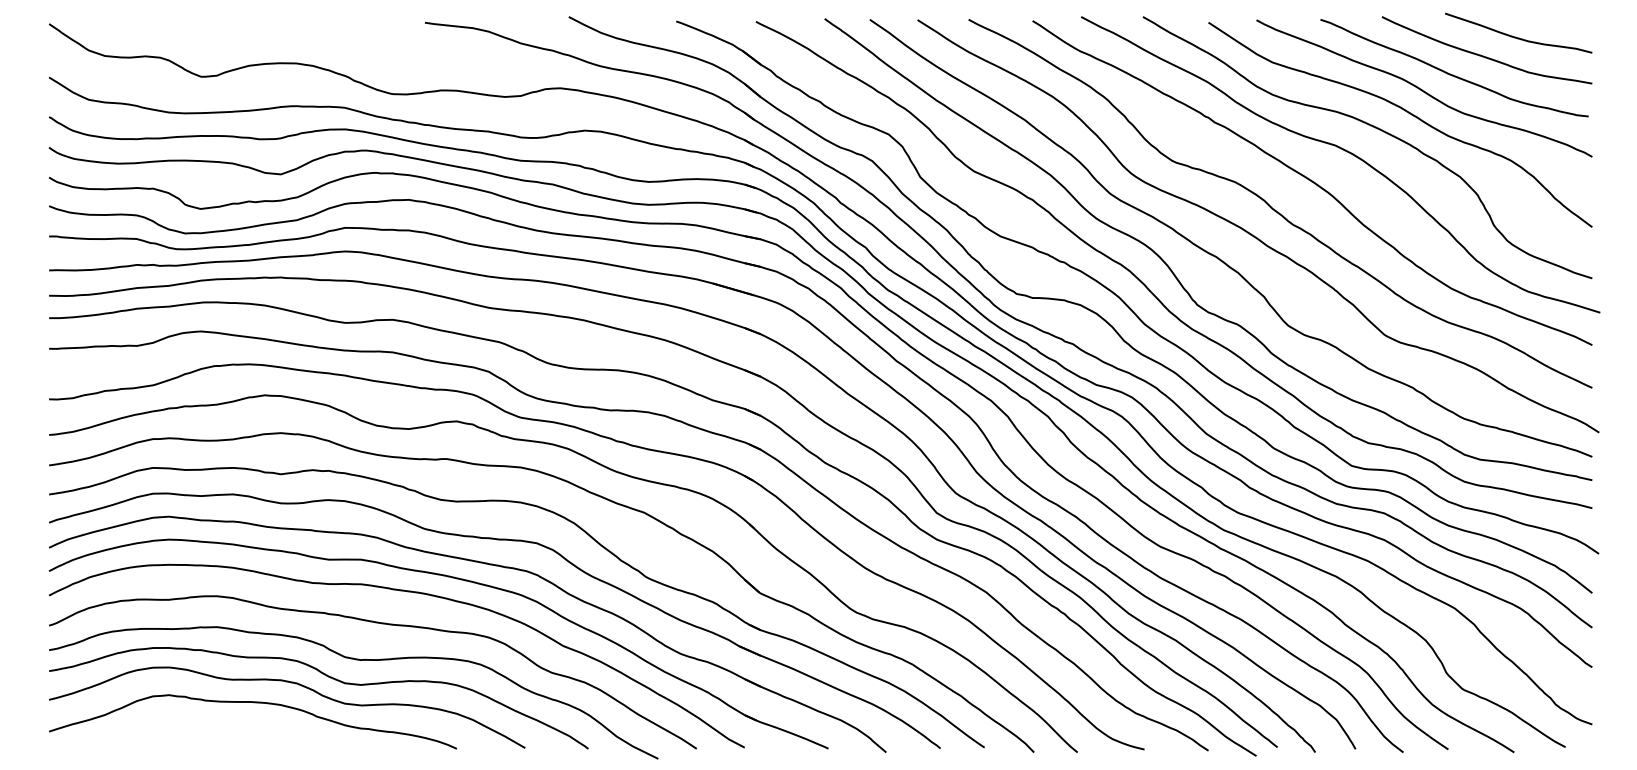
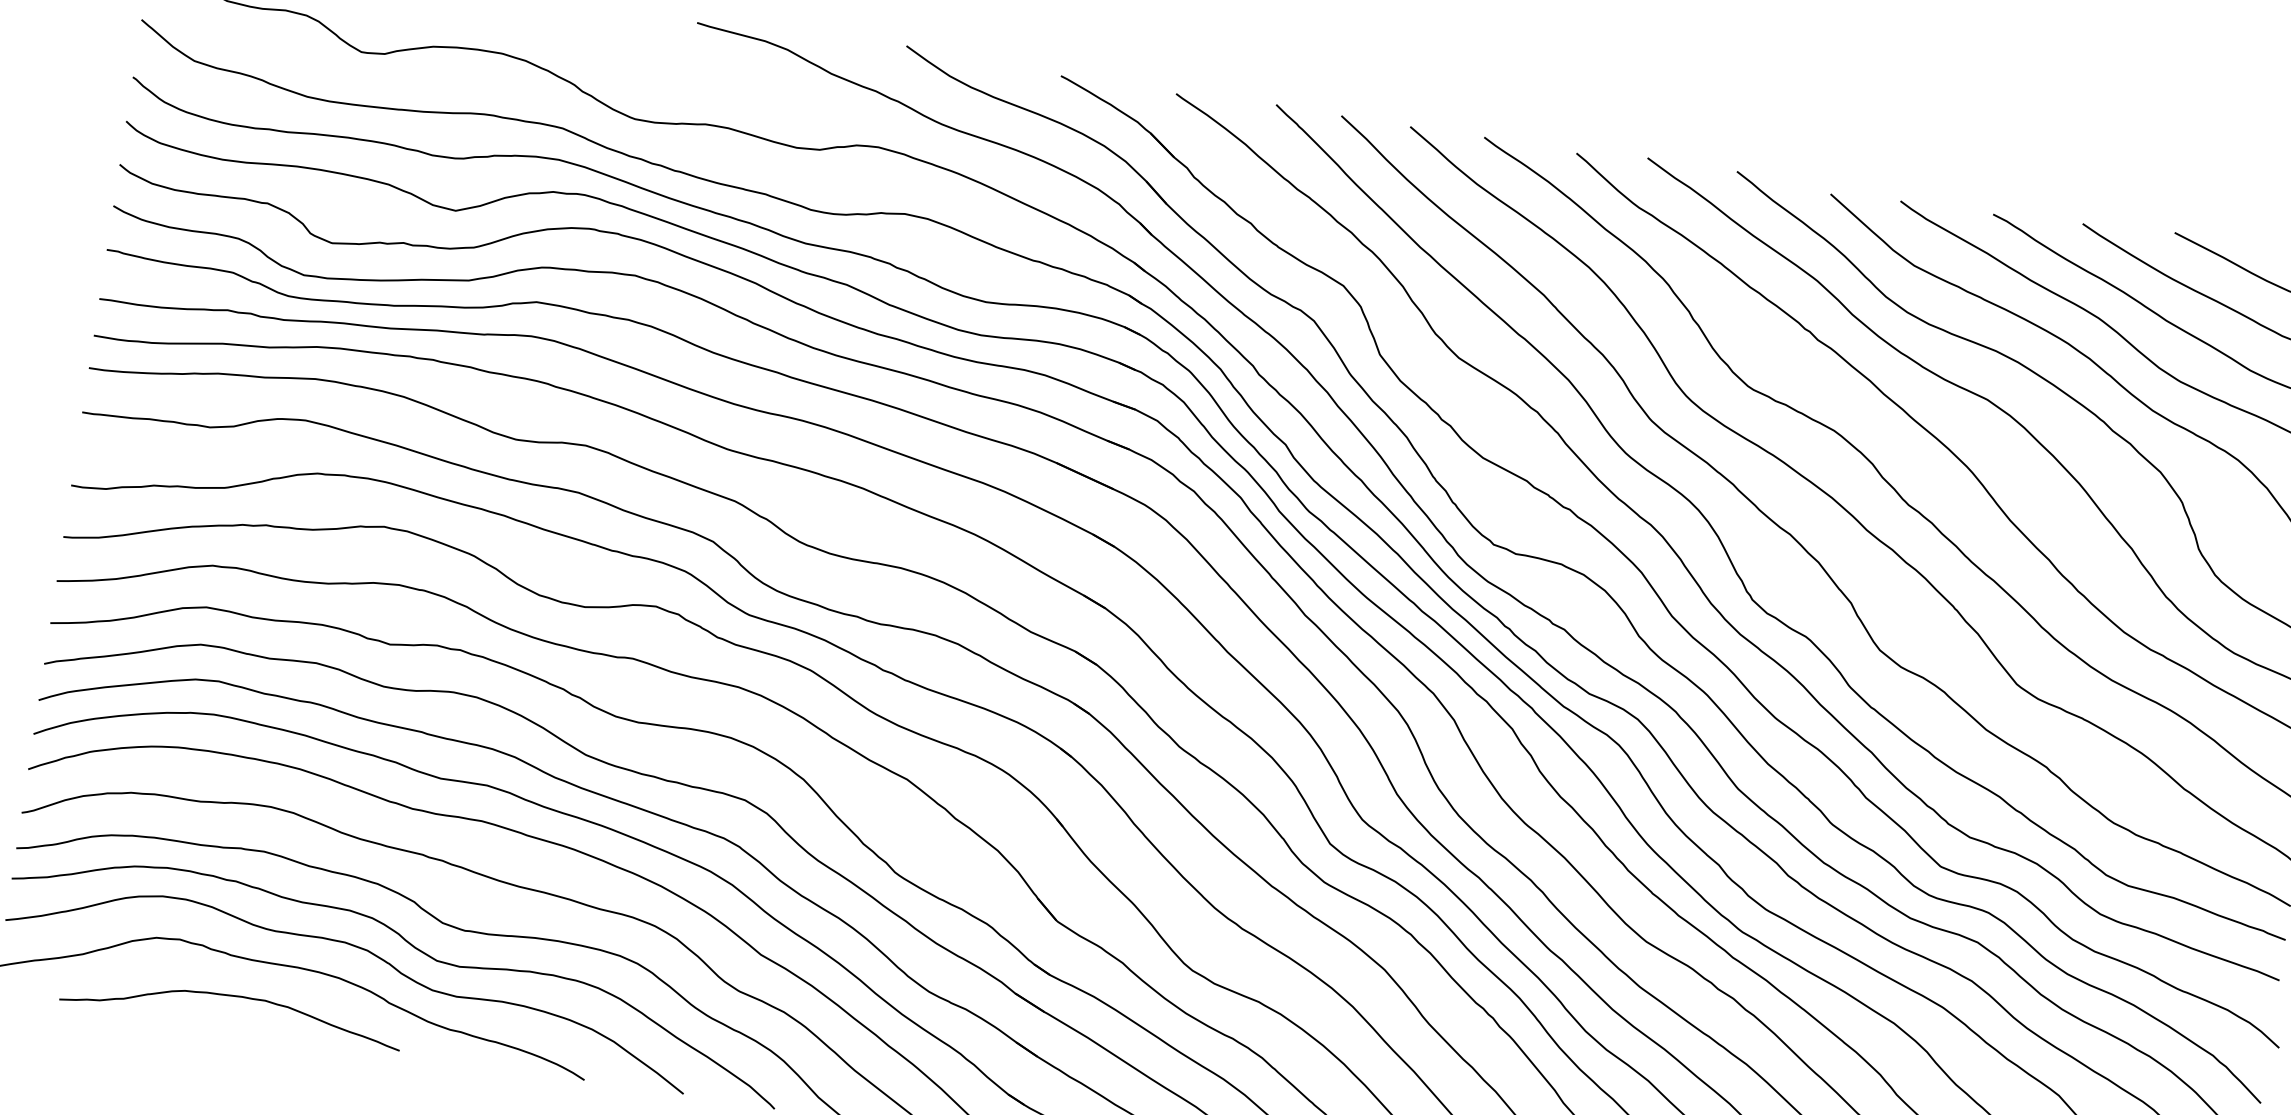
curve: (210, 728) -> (232, 996), added

